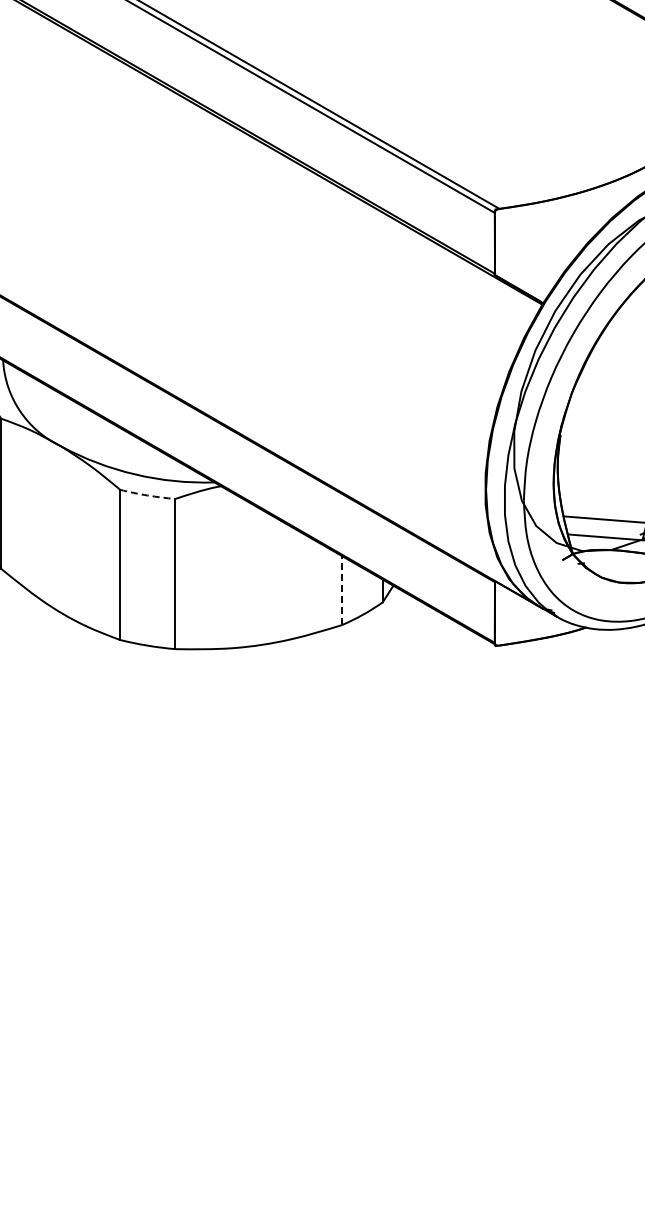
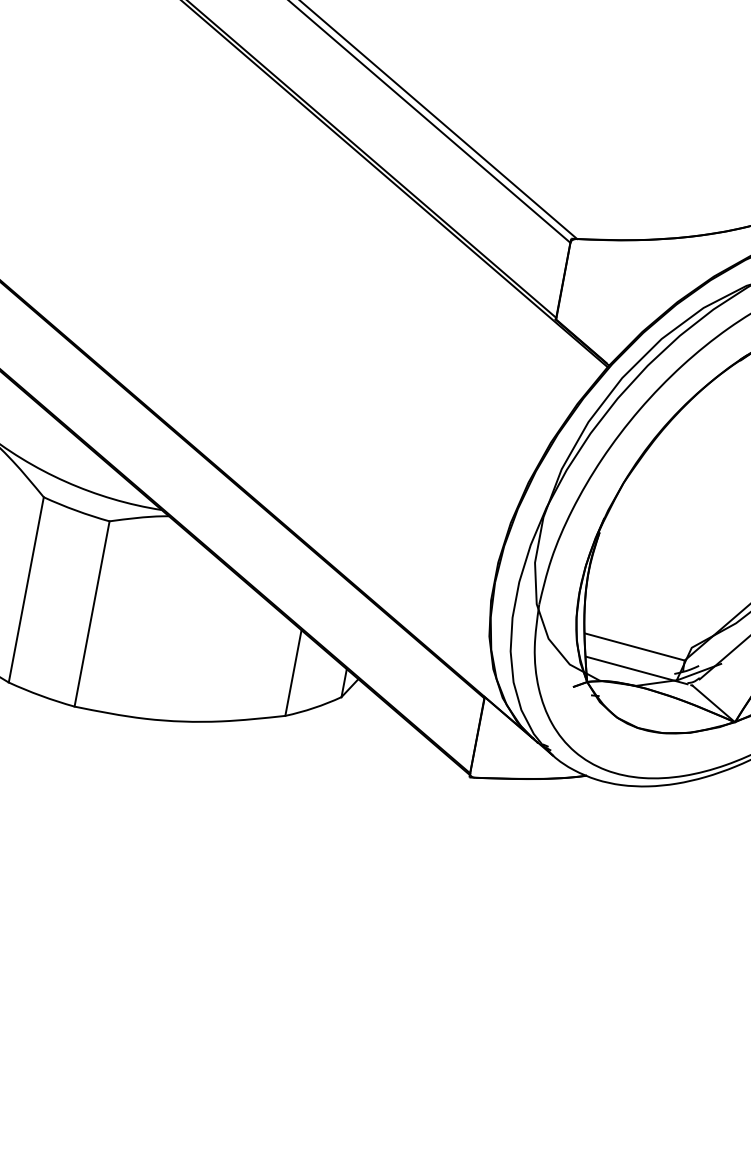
arc: (147, 495) -> (76, 510), dashed -> solid
line: (341, 590) -> (293, 672), dashed -> solid

